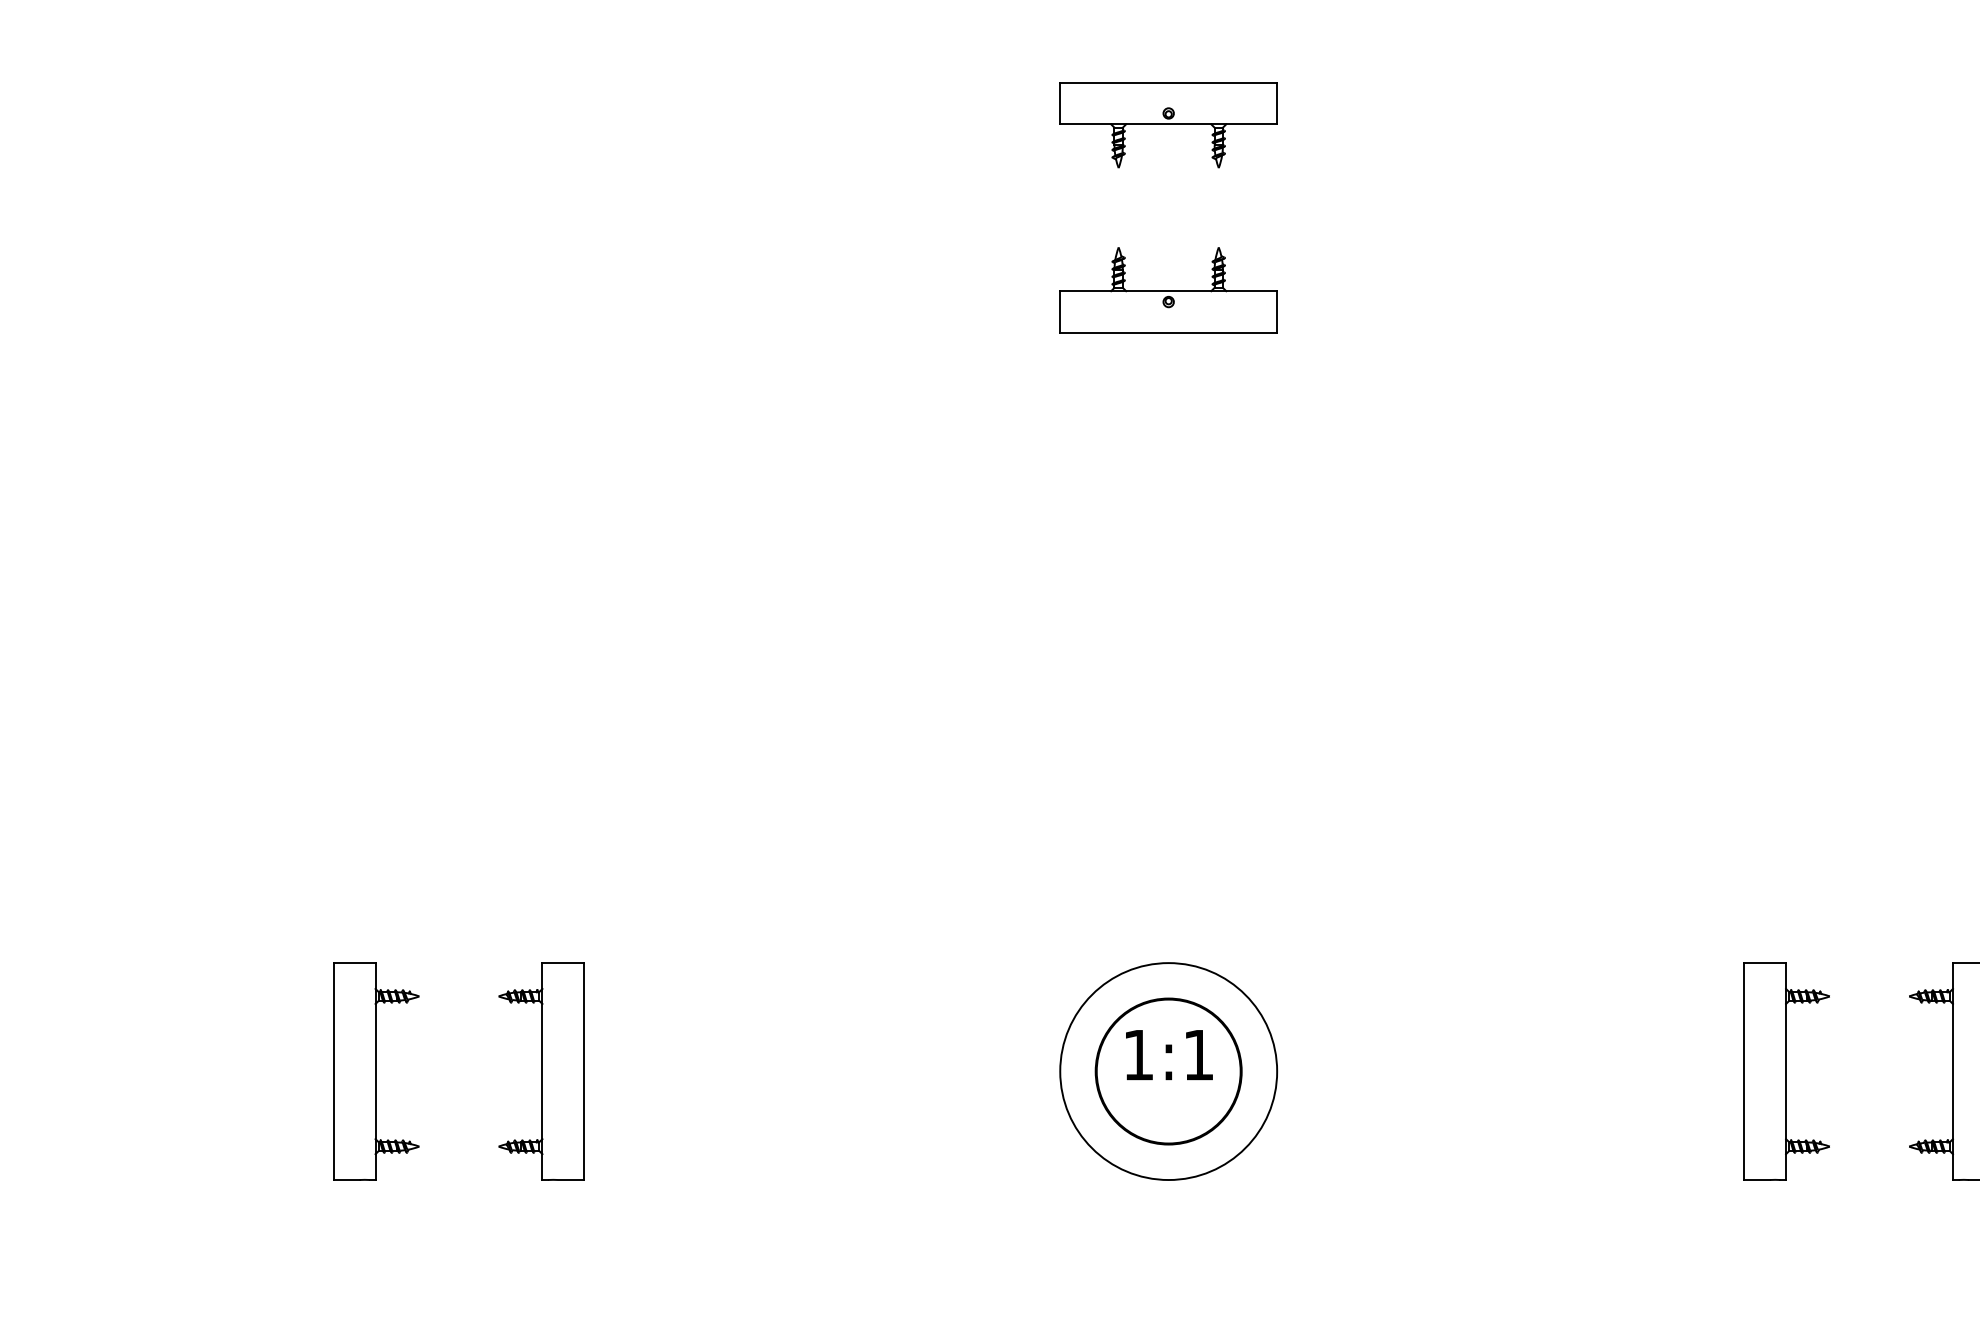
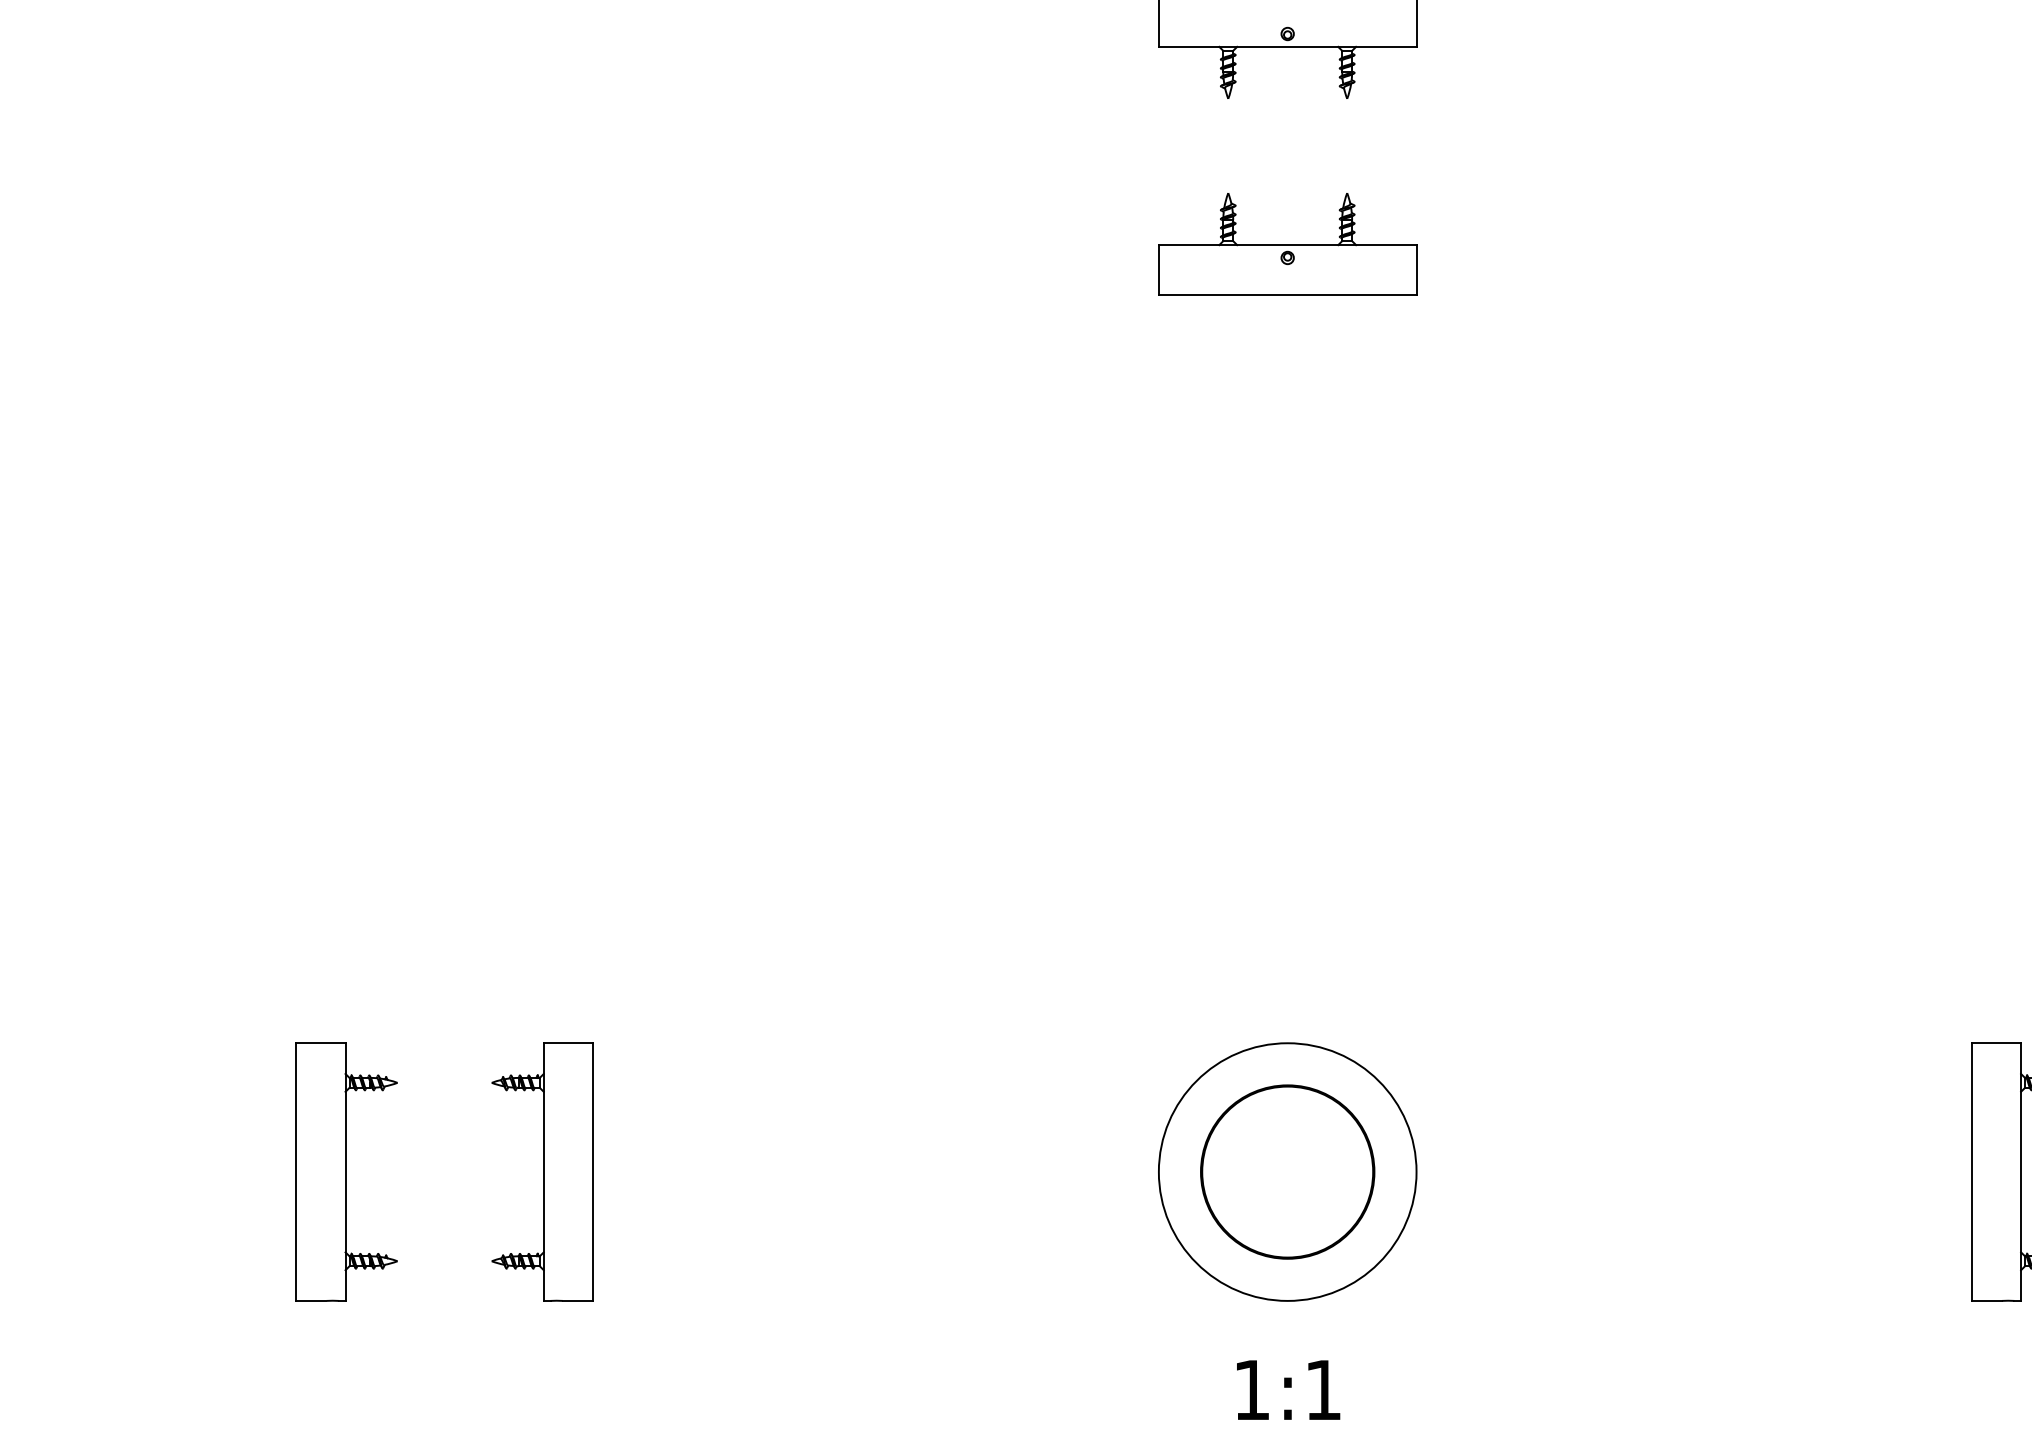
text: (1169, 1055) -> (1288, 1390), moved

